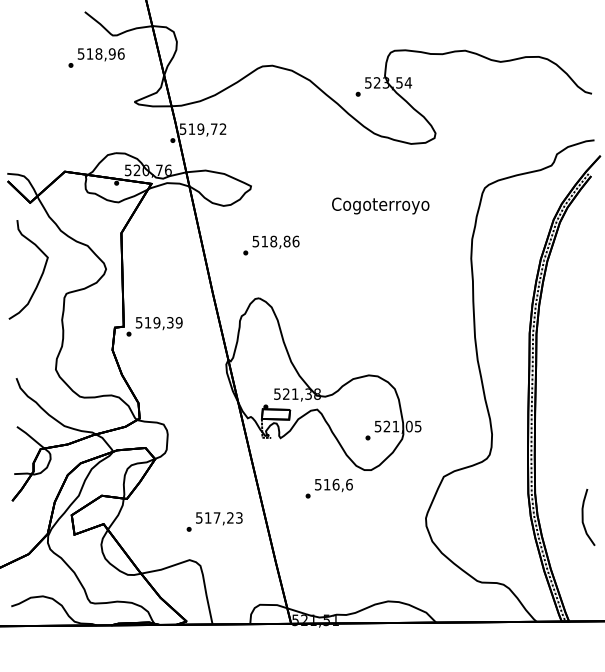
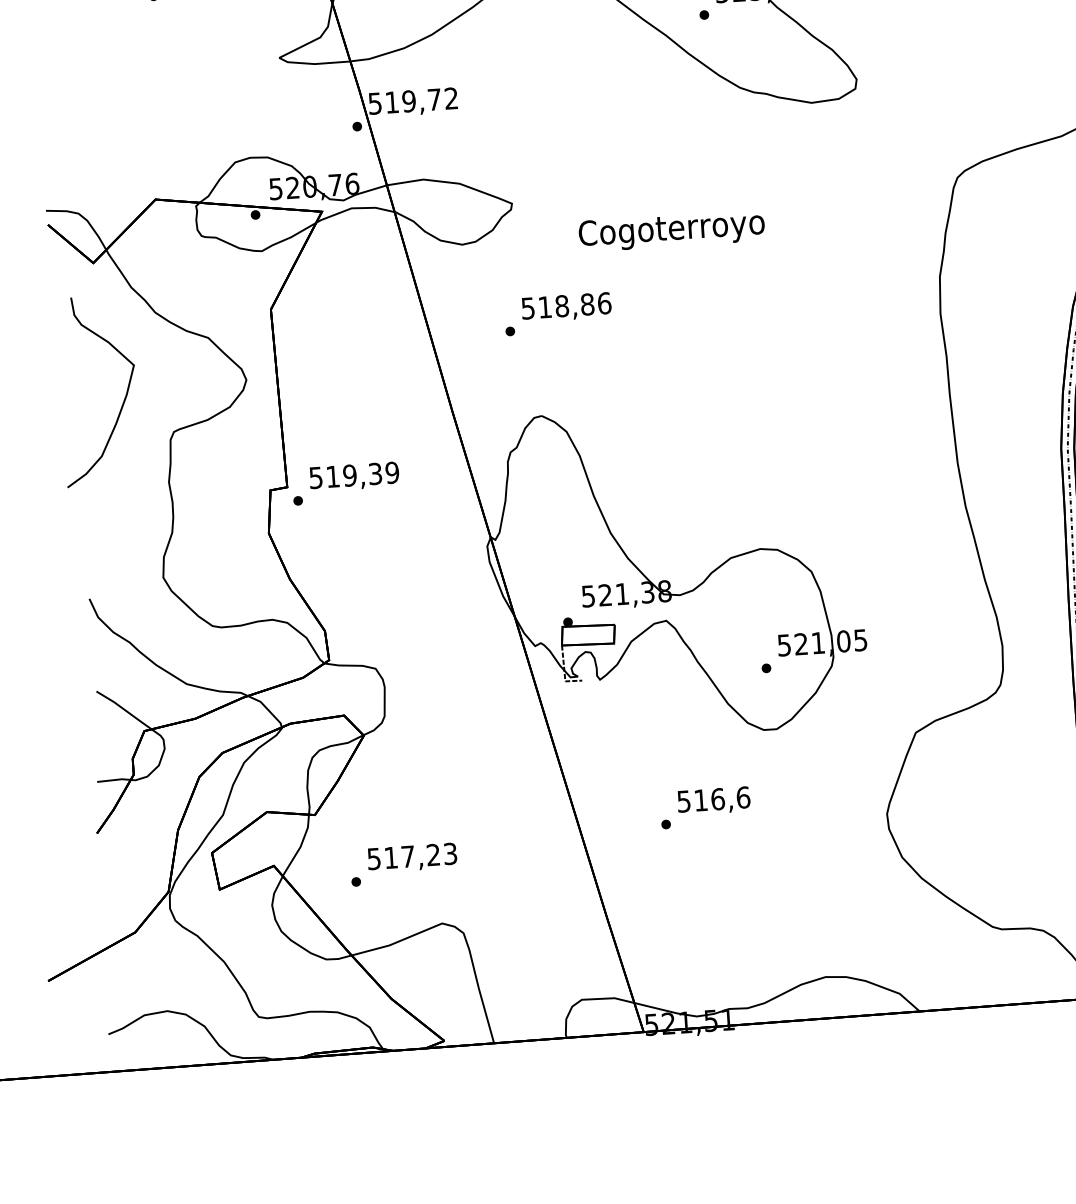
text: (380, 205) -> (671, 229), moved
text: (328, 488) -> (704, 807), moved
text: (214, 521) -> (403, 863), moved

